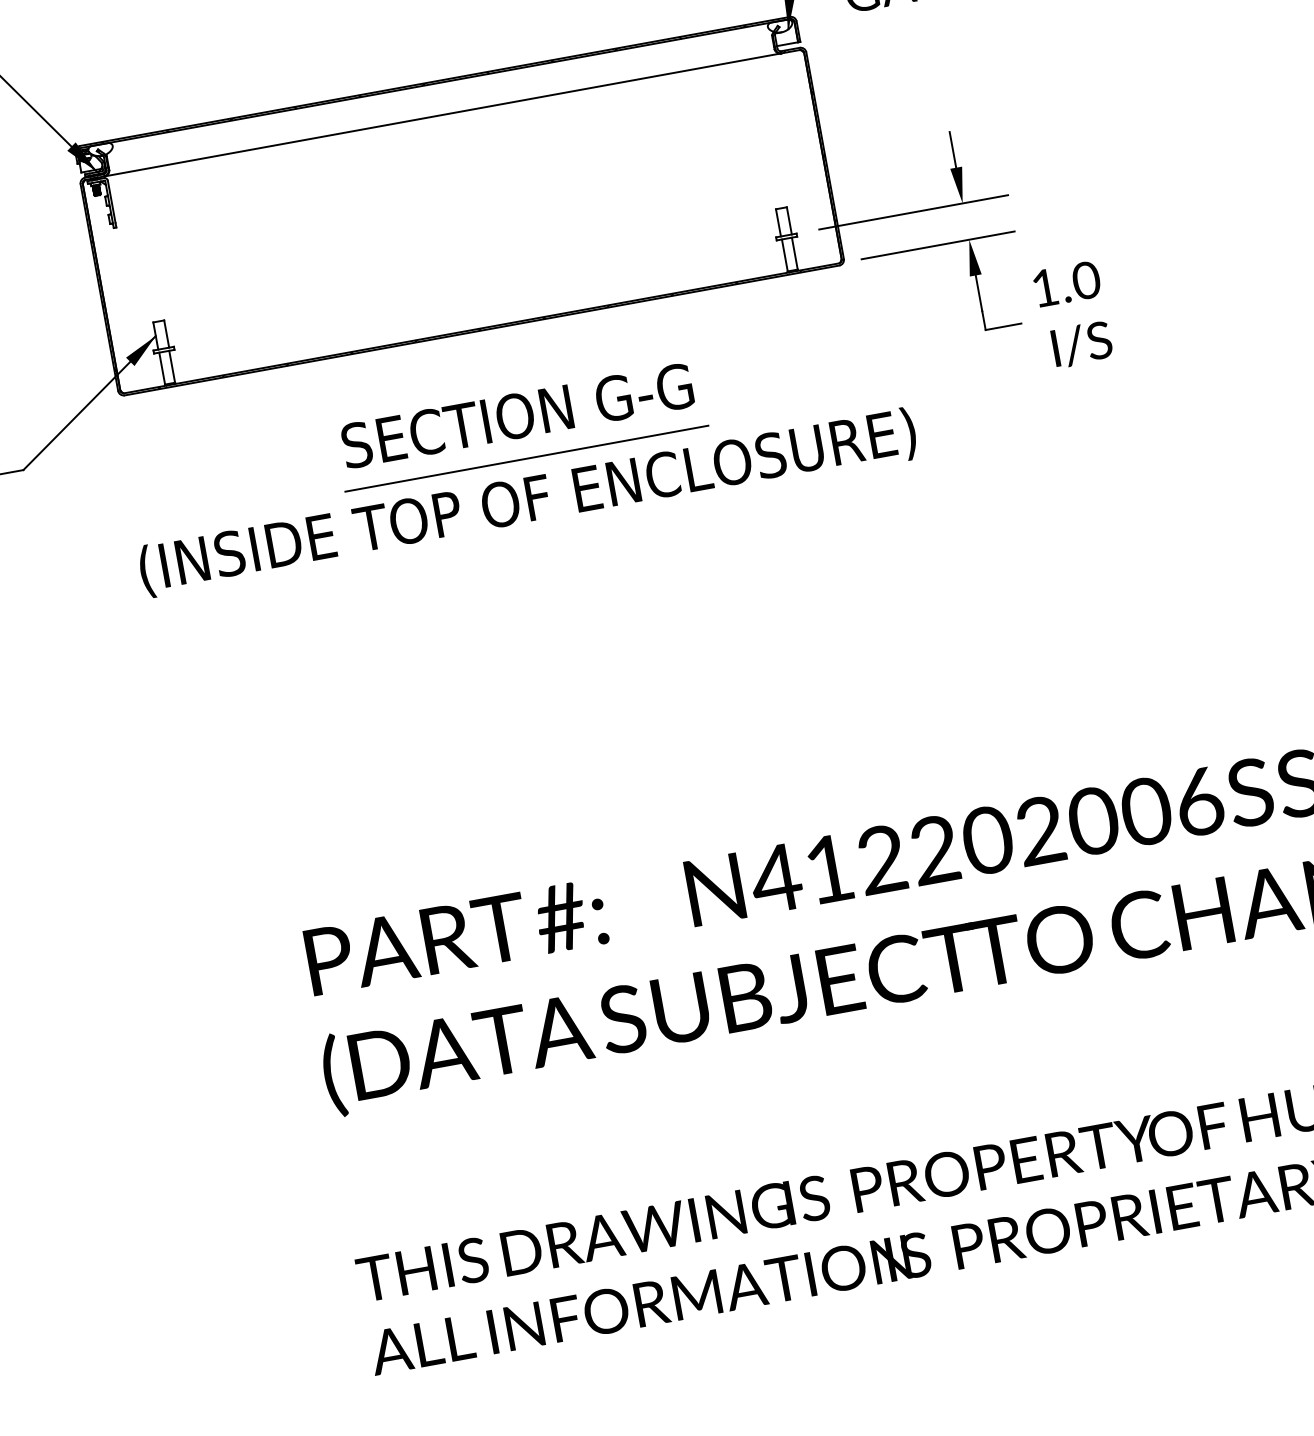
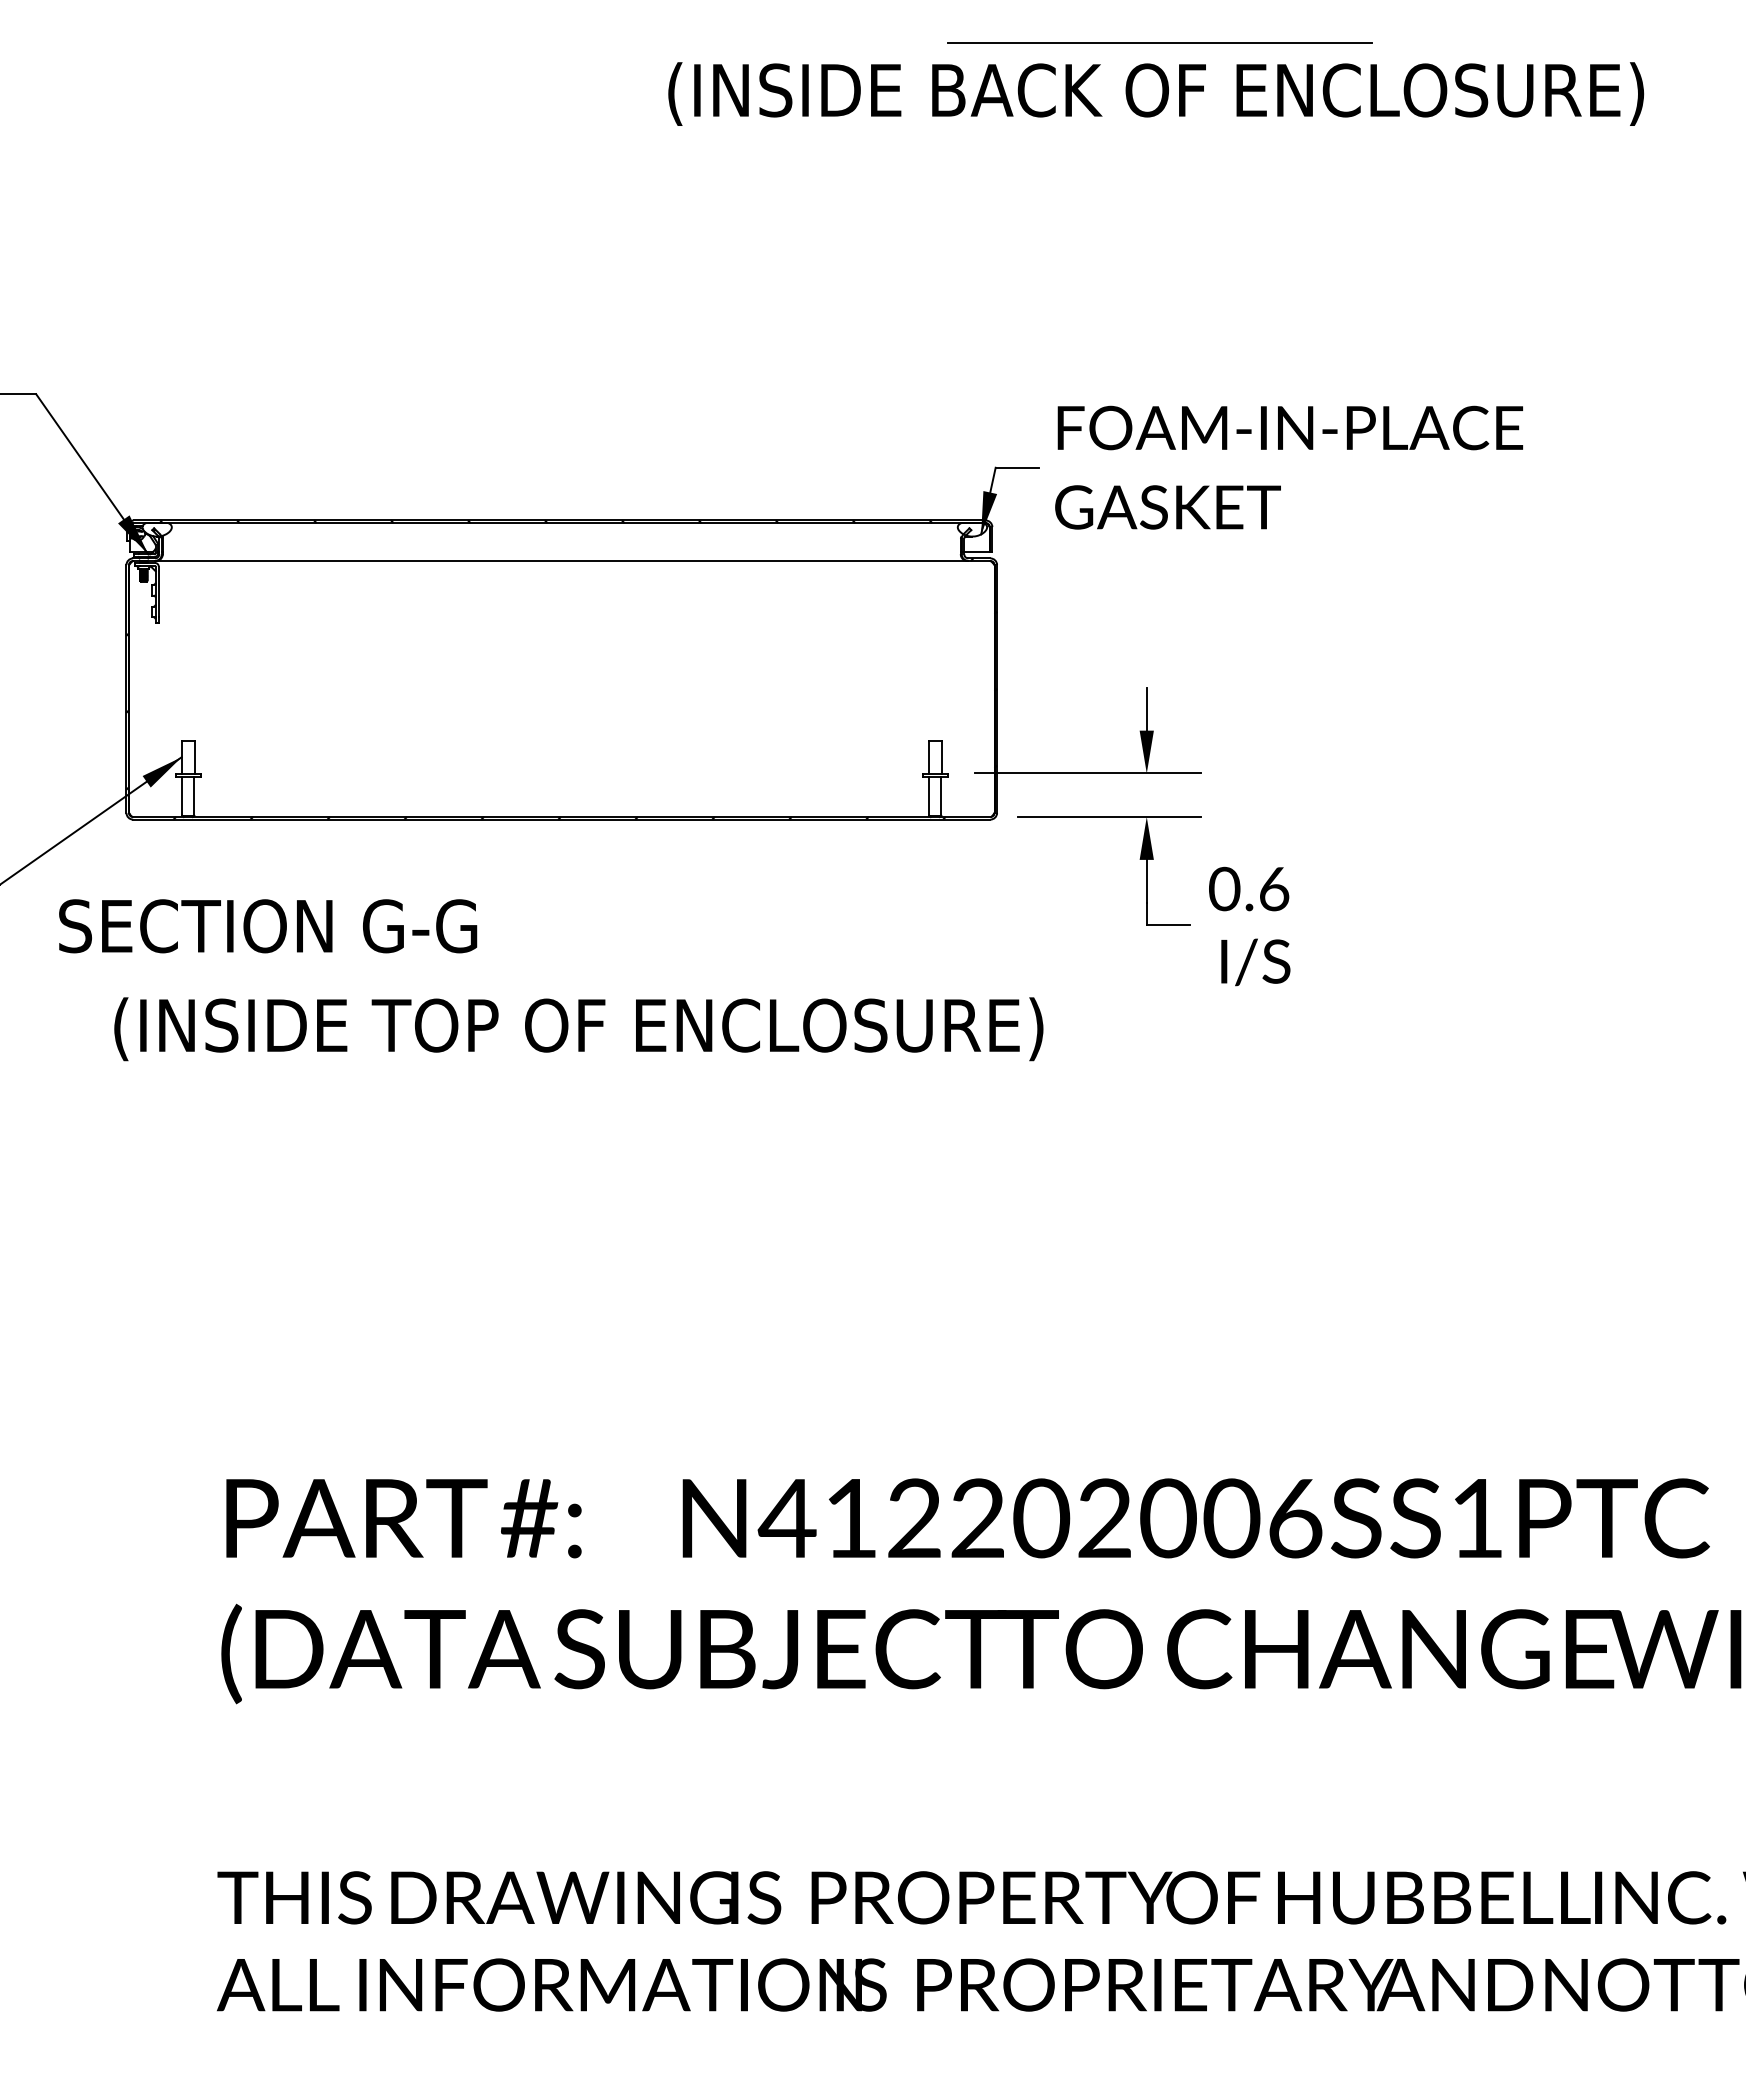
text: (1065, 283) -> (1249, 888), 1.0 -> 0.6
text: (518, 416) -> (268, 926), moved
line: (526, 458) -> (586, 977), removed

